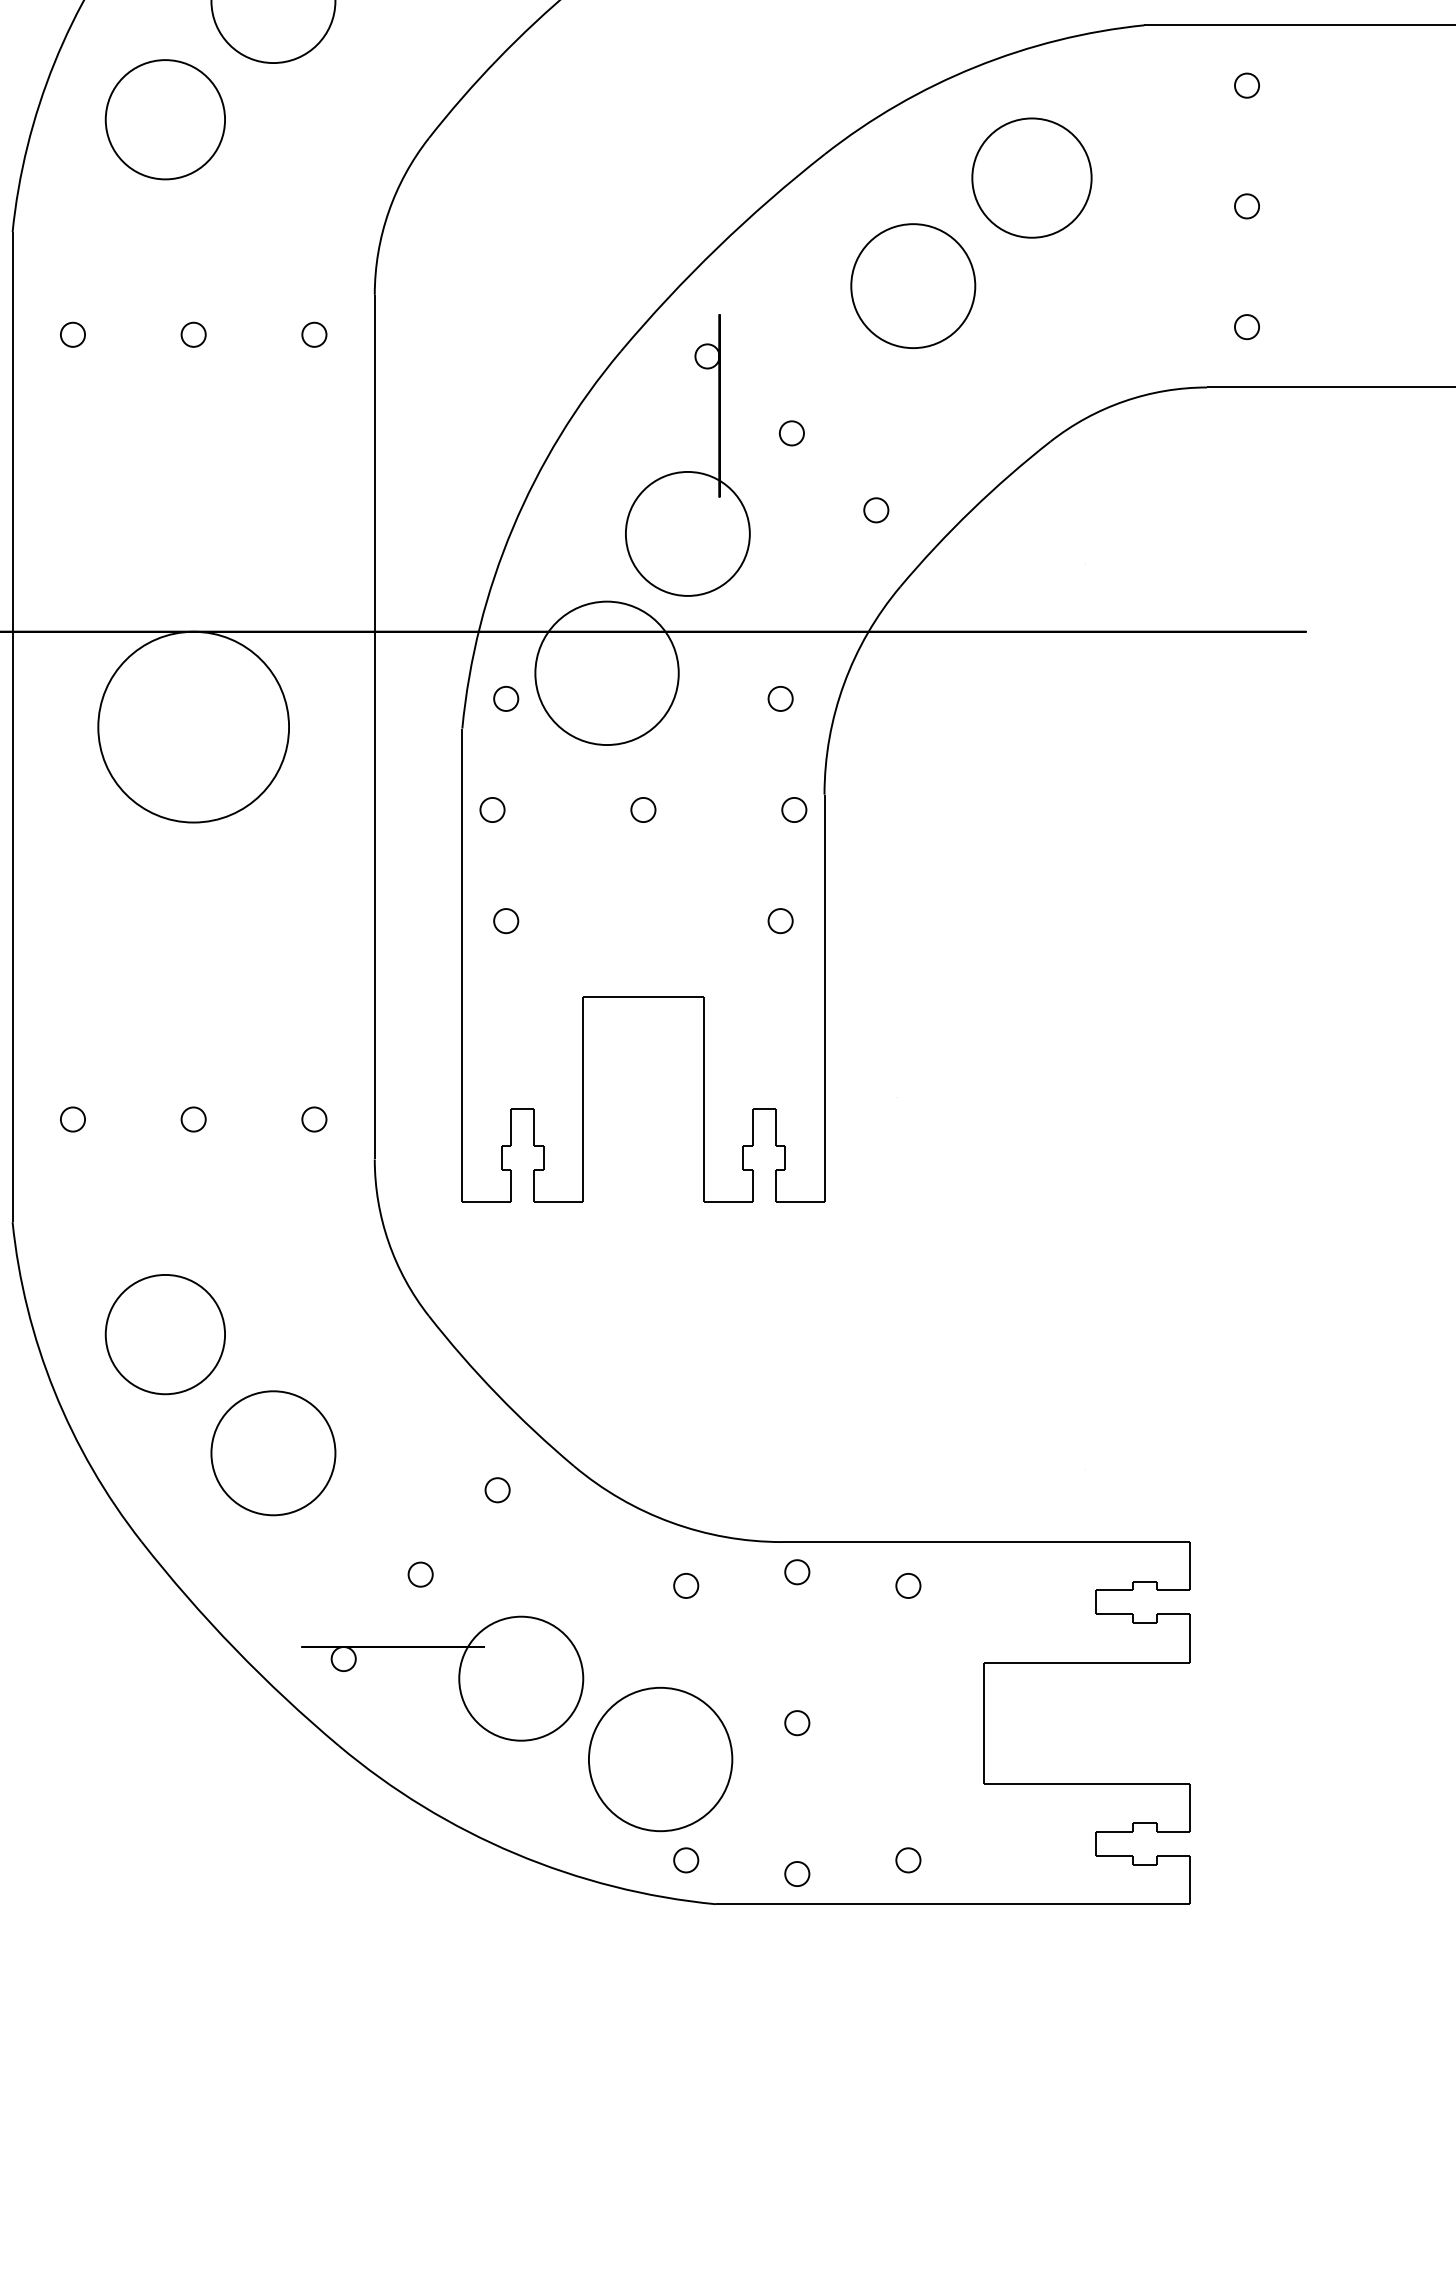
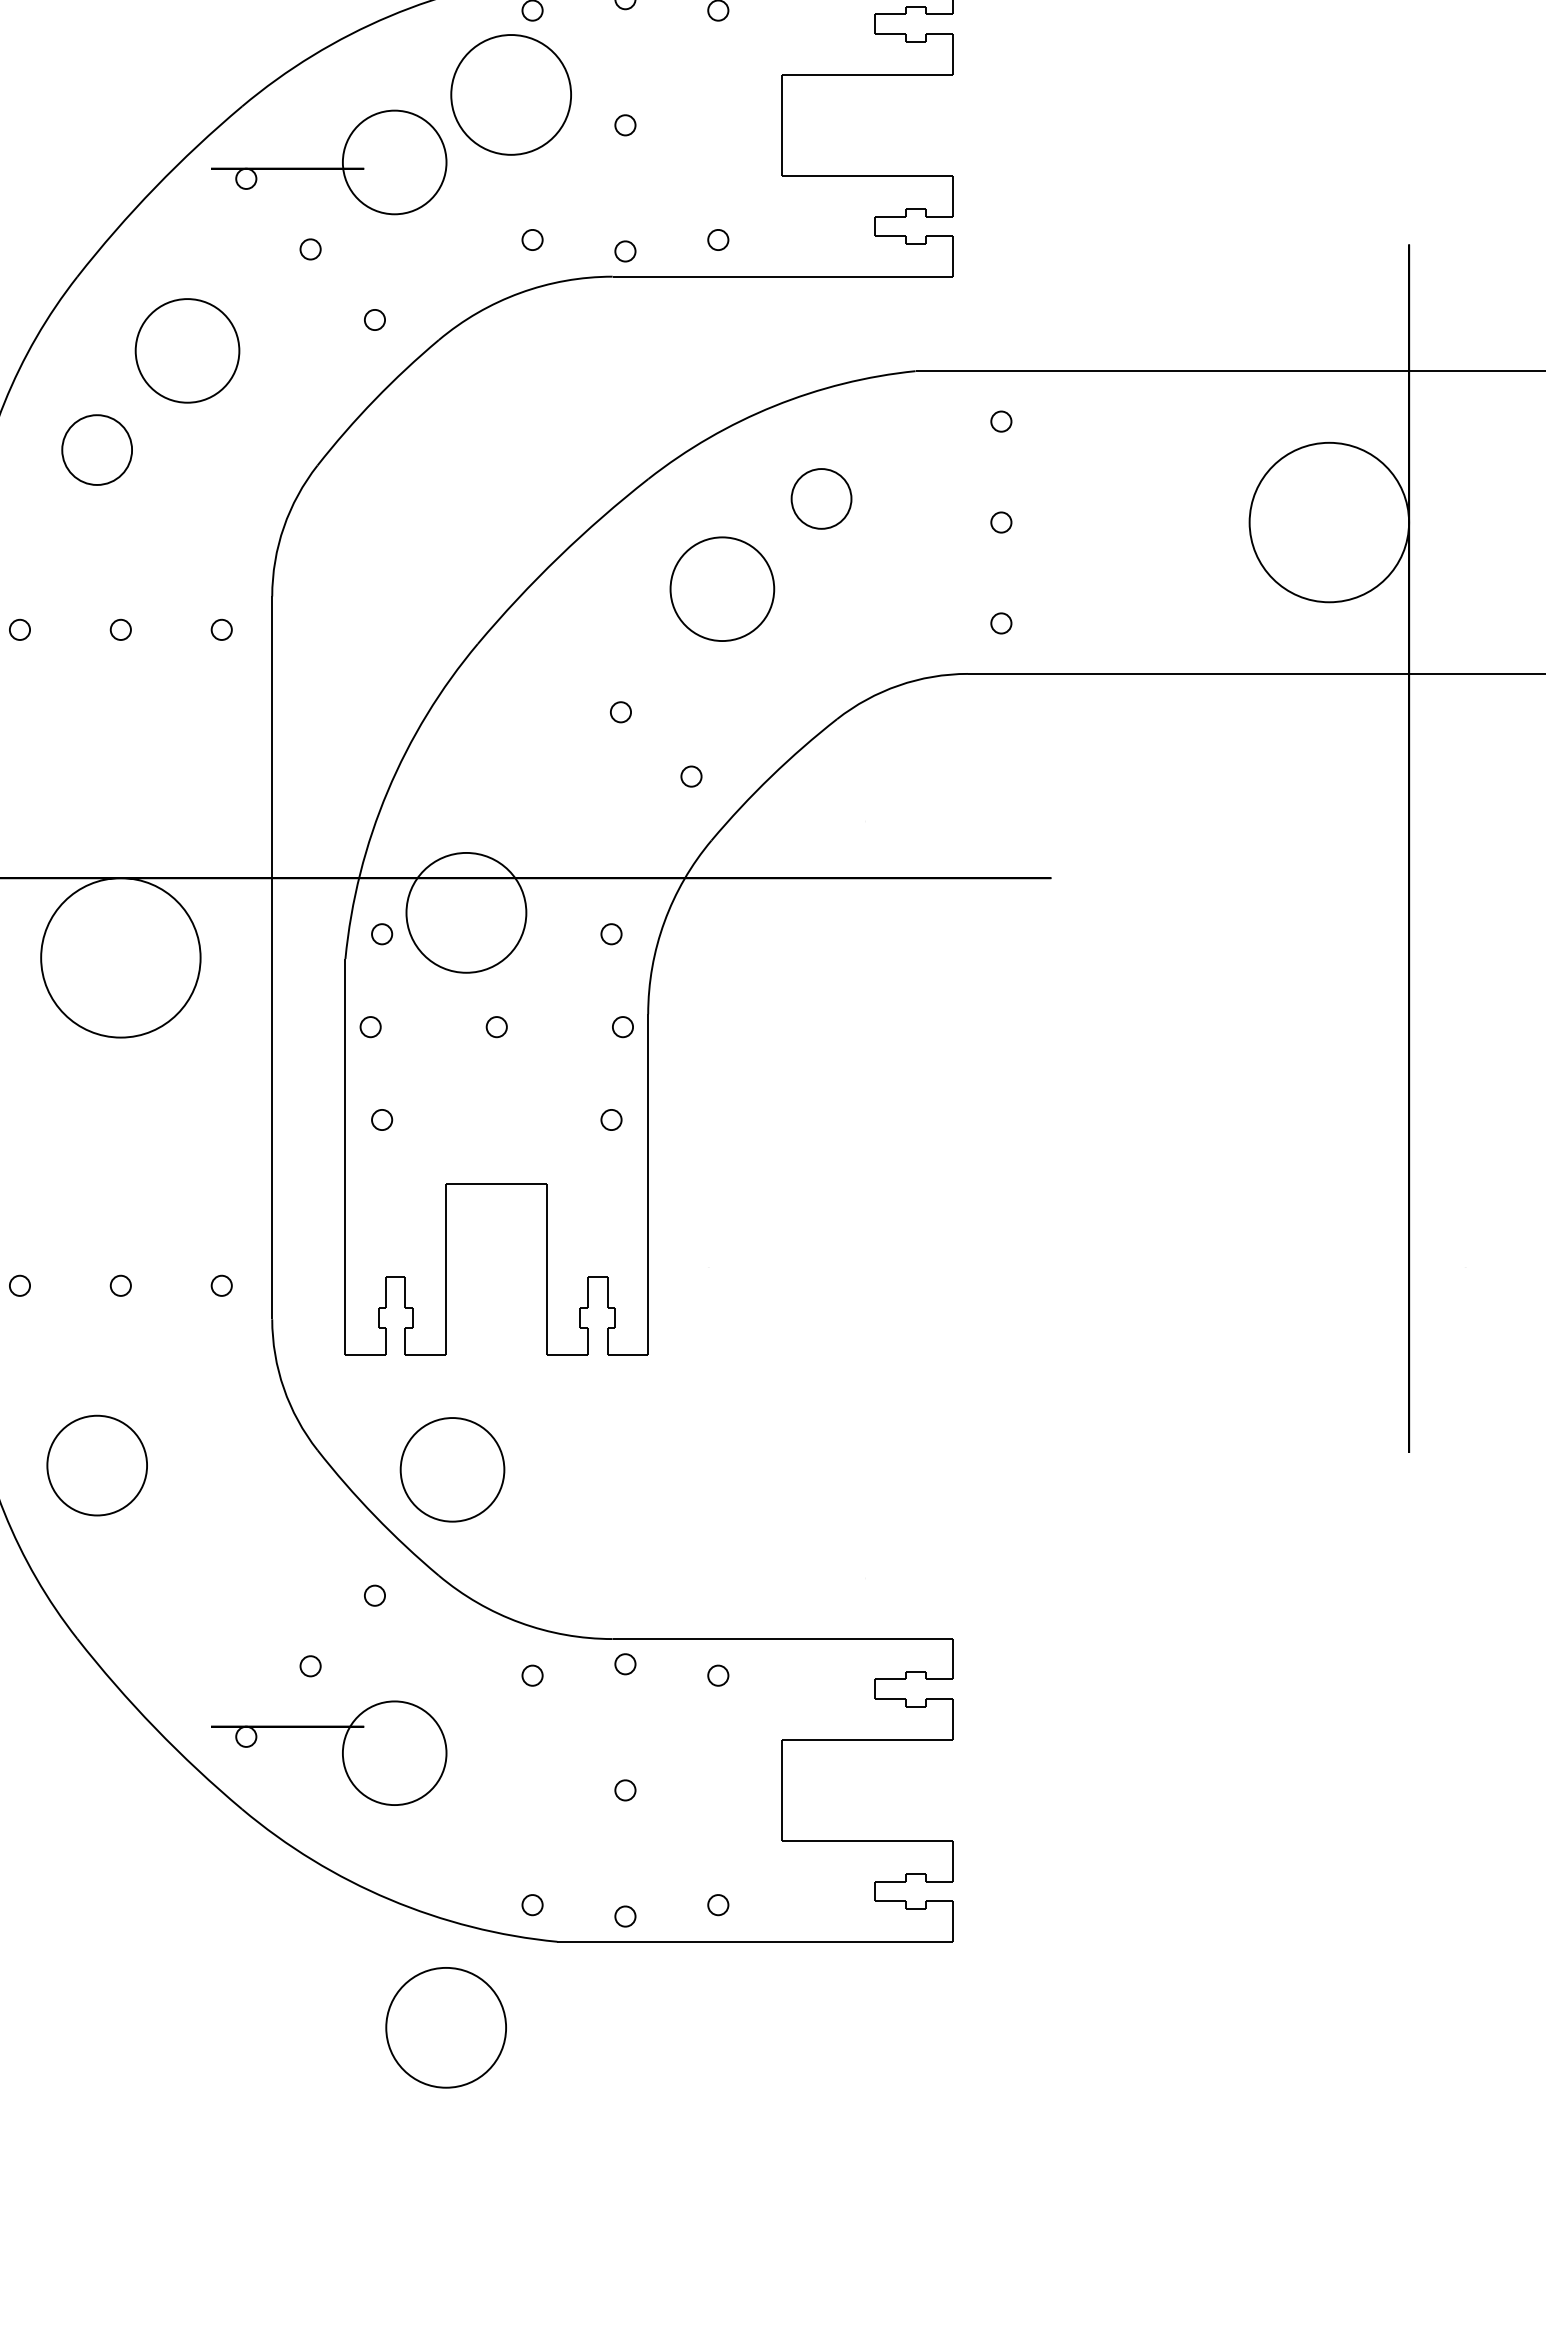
part: (164, 119) -> (96, 449), size x0.7
part: (1031, 177) -> (821, 498), size x0.6
part: (687, 470) -> (533, 743), removed
part: (273, 1452) -> (452, 1469), moved
part: (659, 1759) -> (445, 2027), moved

